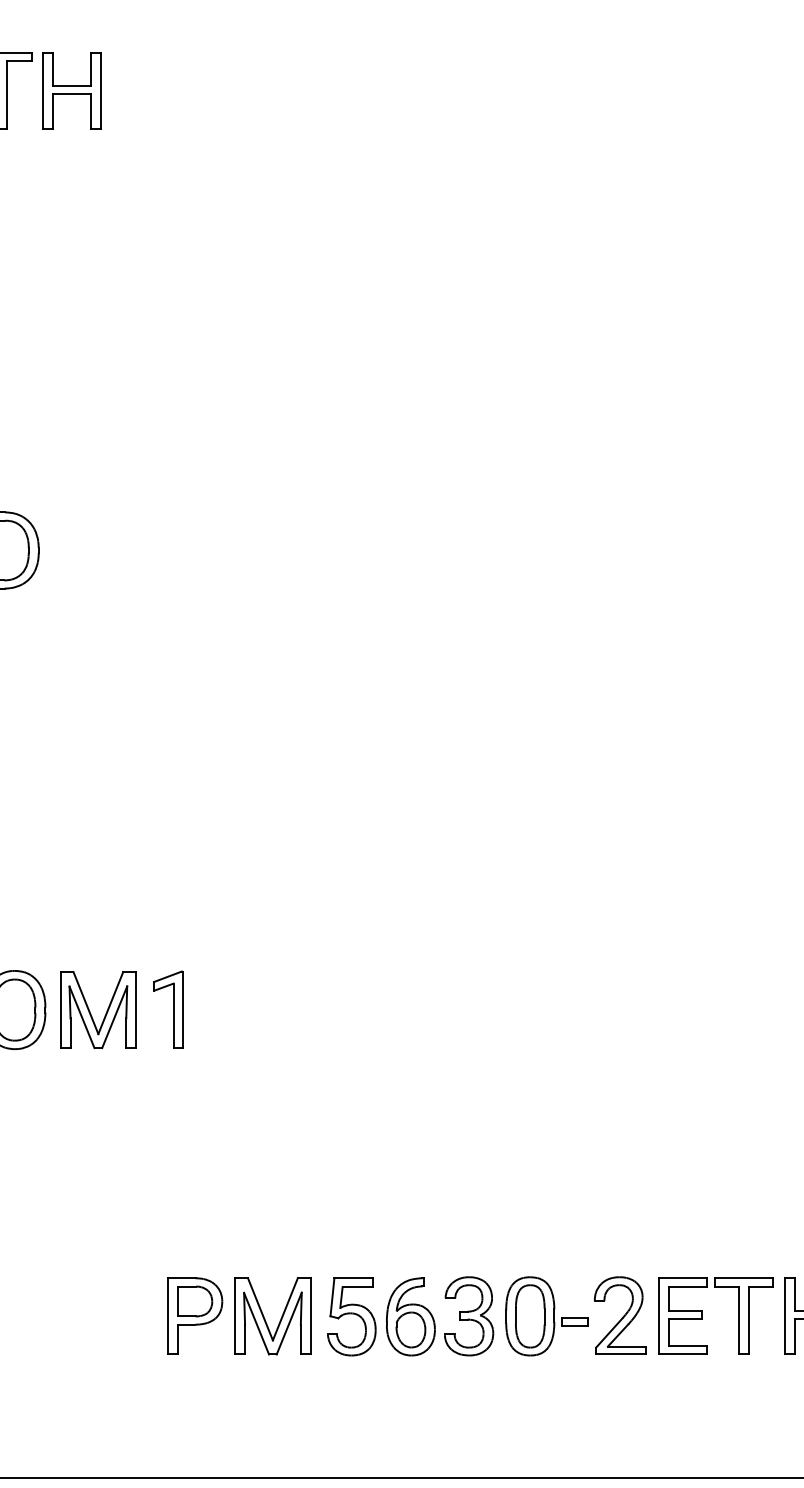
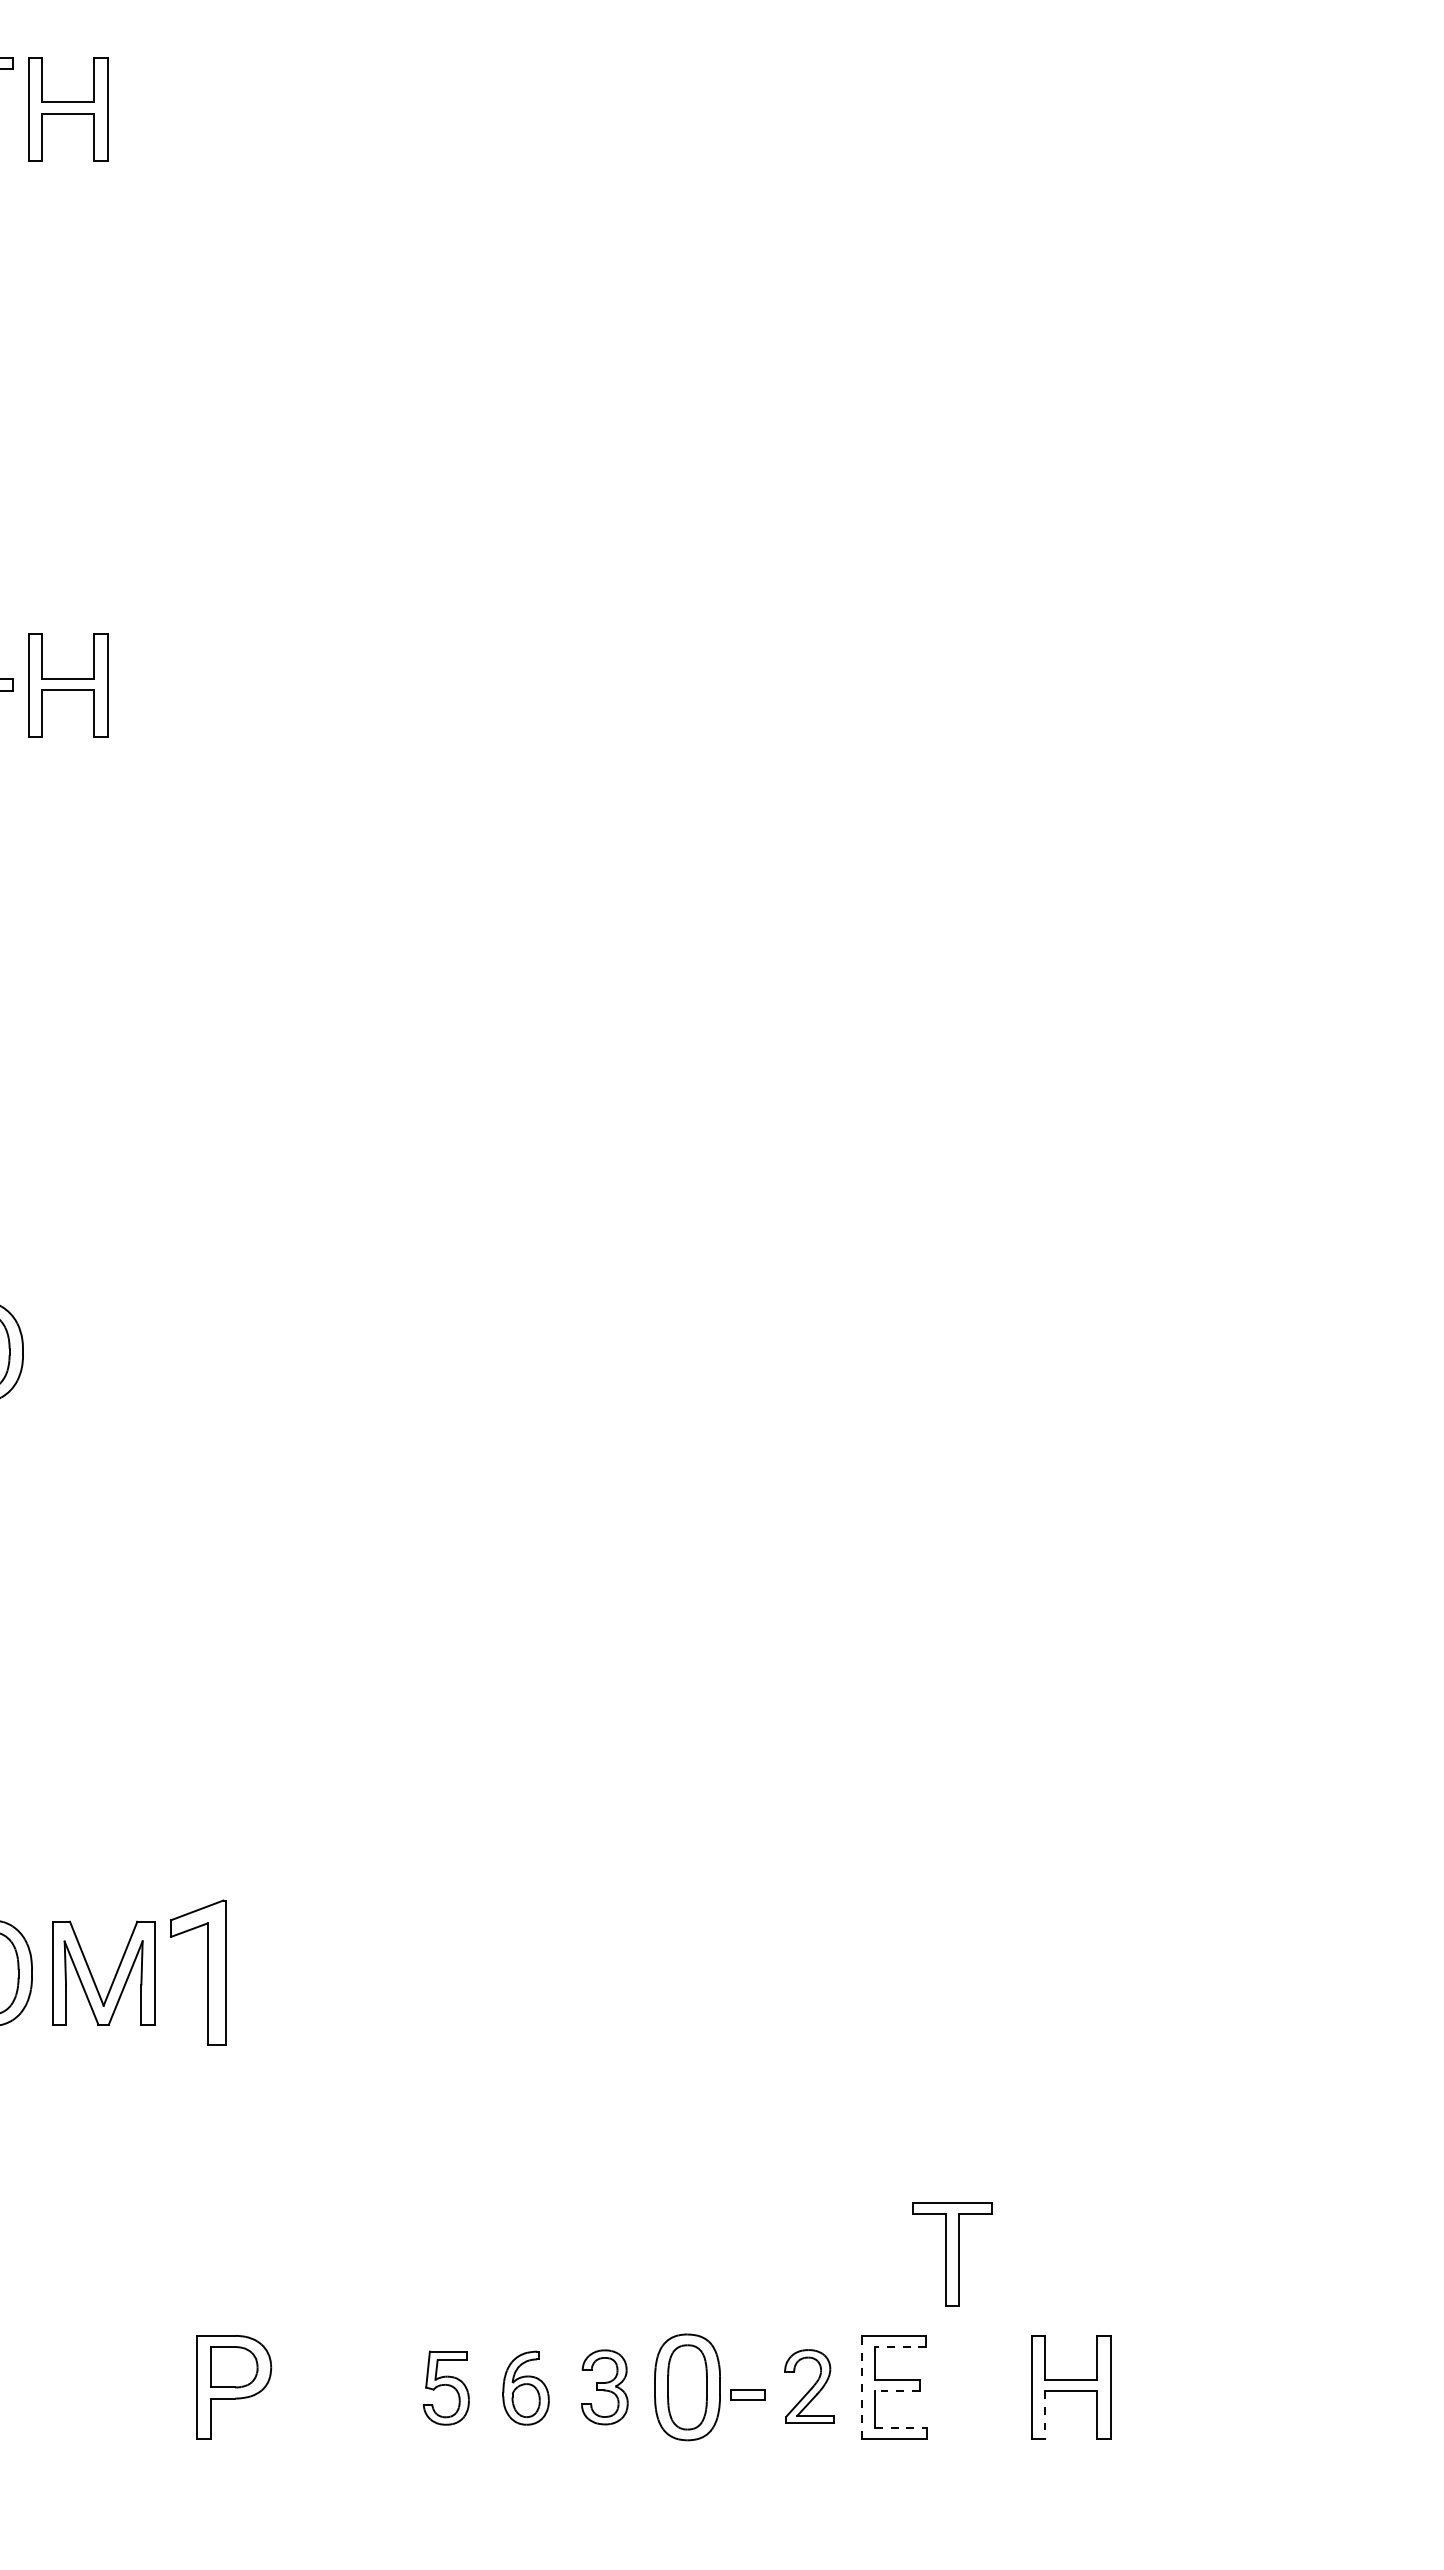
part: (72, 90) -> (68, 685), moved
part: (168, 1009) -> (198, 1972), size x1.4
line: (687, 1286) -> (900, 2347), solid -> dashed
part: (619, 1315) -> (808, 2386), size x0.7
line: (658, 1315) -> (861, 2386), solid -> dashed
part: (468, 1316) -> (604, 2387), size x0.7
part: (744, 1316) -> (952, 2254), moved
part: (351, 1317) -> (446, 2388), size x0.7
part: (410, 1317) -> (525, 2388), size x0.7
part: (265, 1319) -> (329, 2391), removed
line: (684, 1319) -> (896, 2391), solid -> dashed
line: (795, 1337) -> (1045, 2415), solid -> dashed
line: (687, 1346) -> (900, 2427), solid -> dashed

